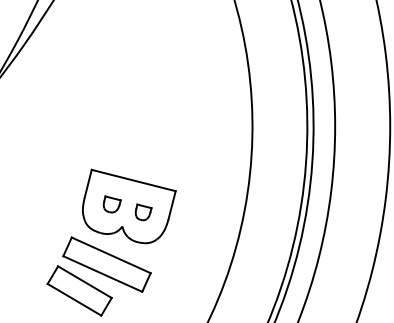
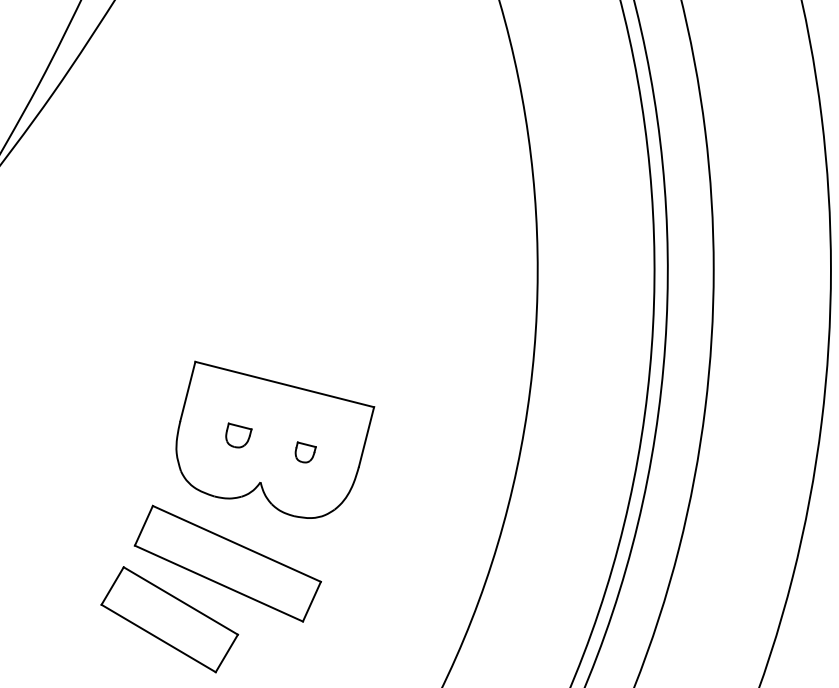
part: (111, 204) -> (237, 435), size x0.7
part: (143, 212) -> (305, 452), size x0.6

